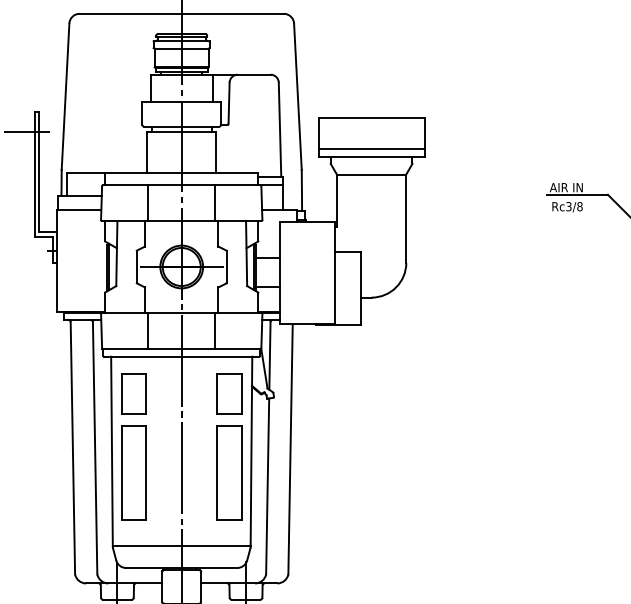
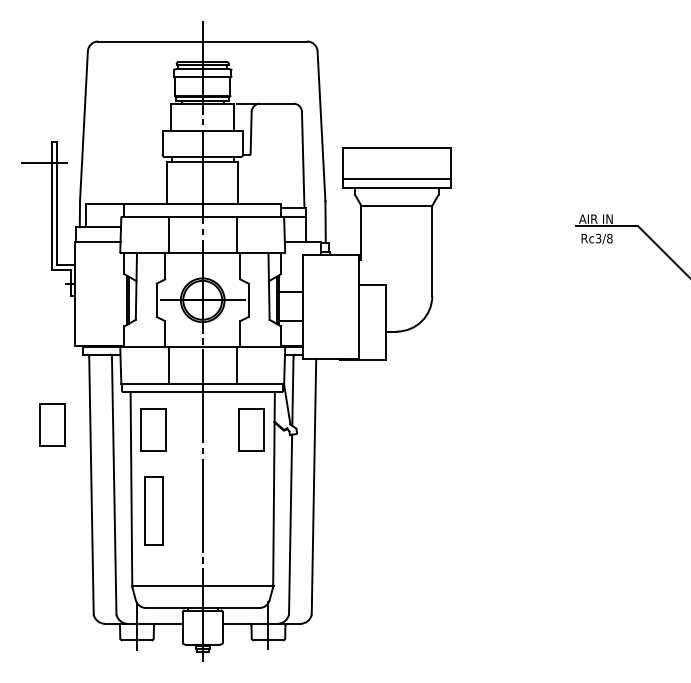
part: (34, 388) -> (52, 424), added
part: (133, 472) -> (153, 510), size x0.7
part: (229, 472) -> (251, 510), removed

